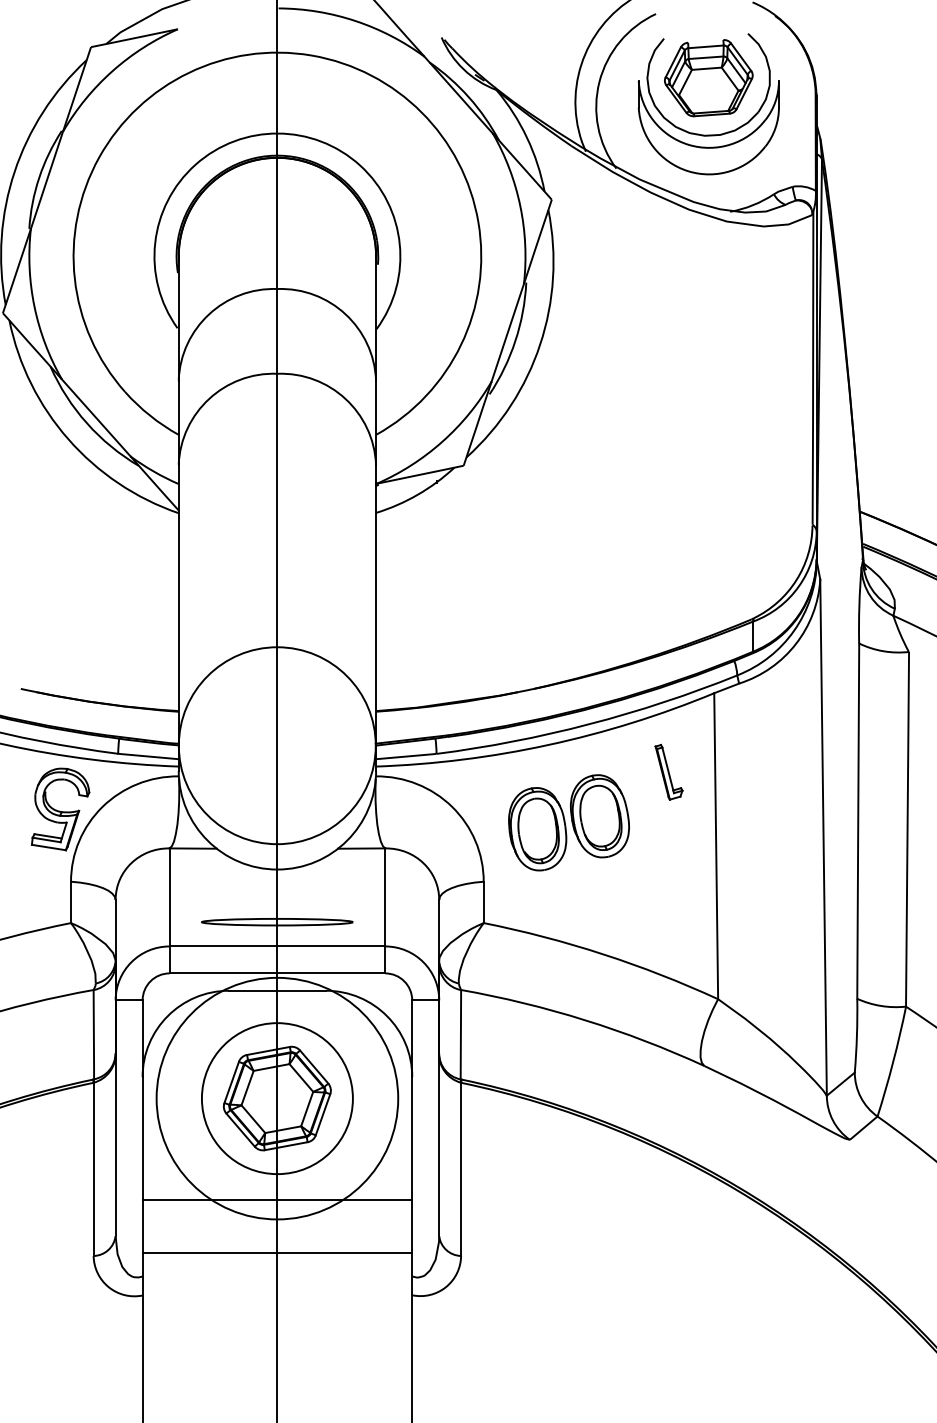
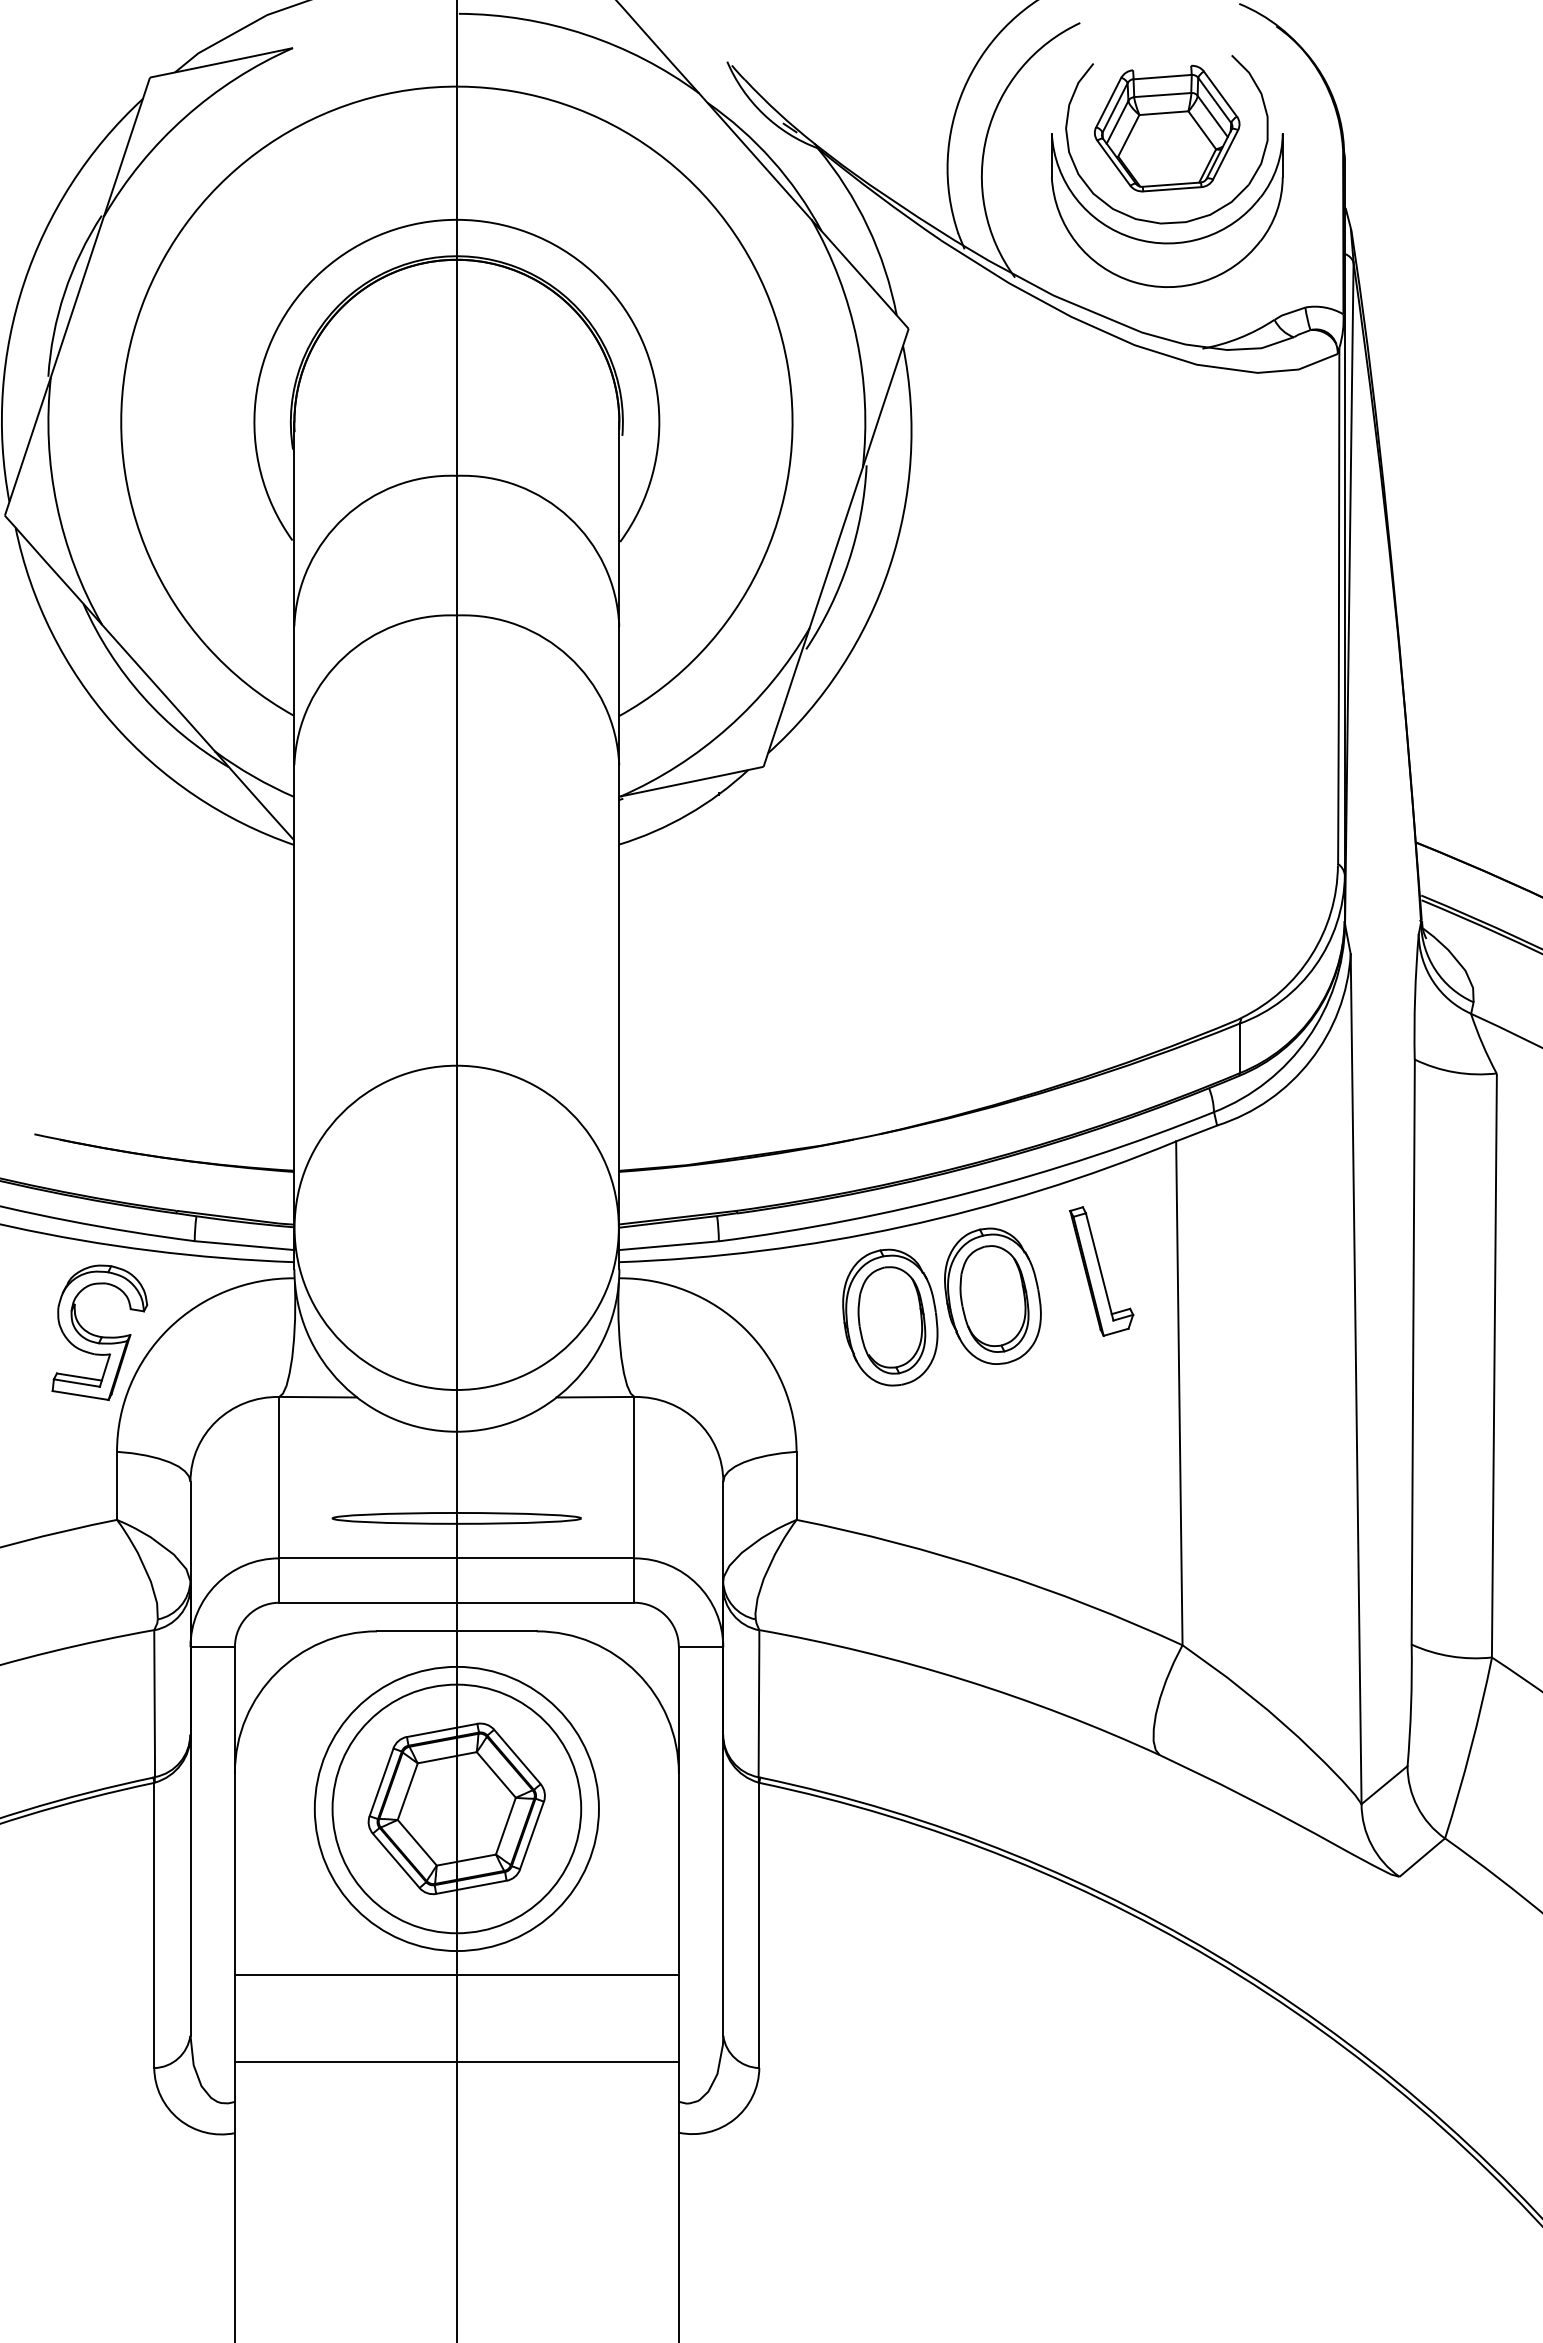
part: (668, 772) -> (1100, 1271), size x1.43
part: (568, 822) -> (941, 1306), moved
circle: (277, 1098) -> (456, 1808), size x0.71

